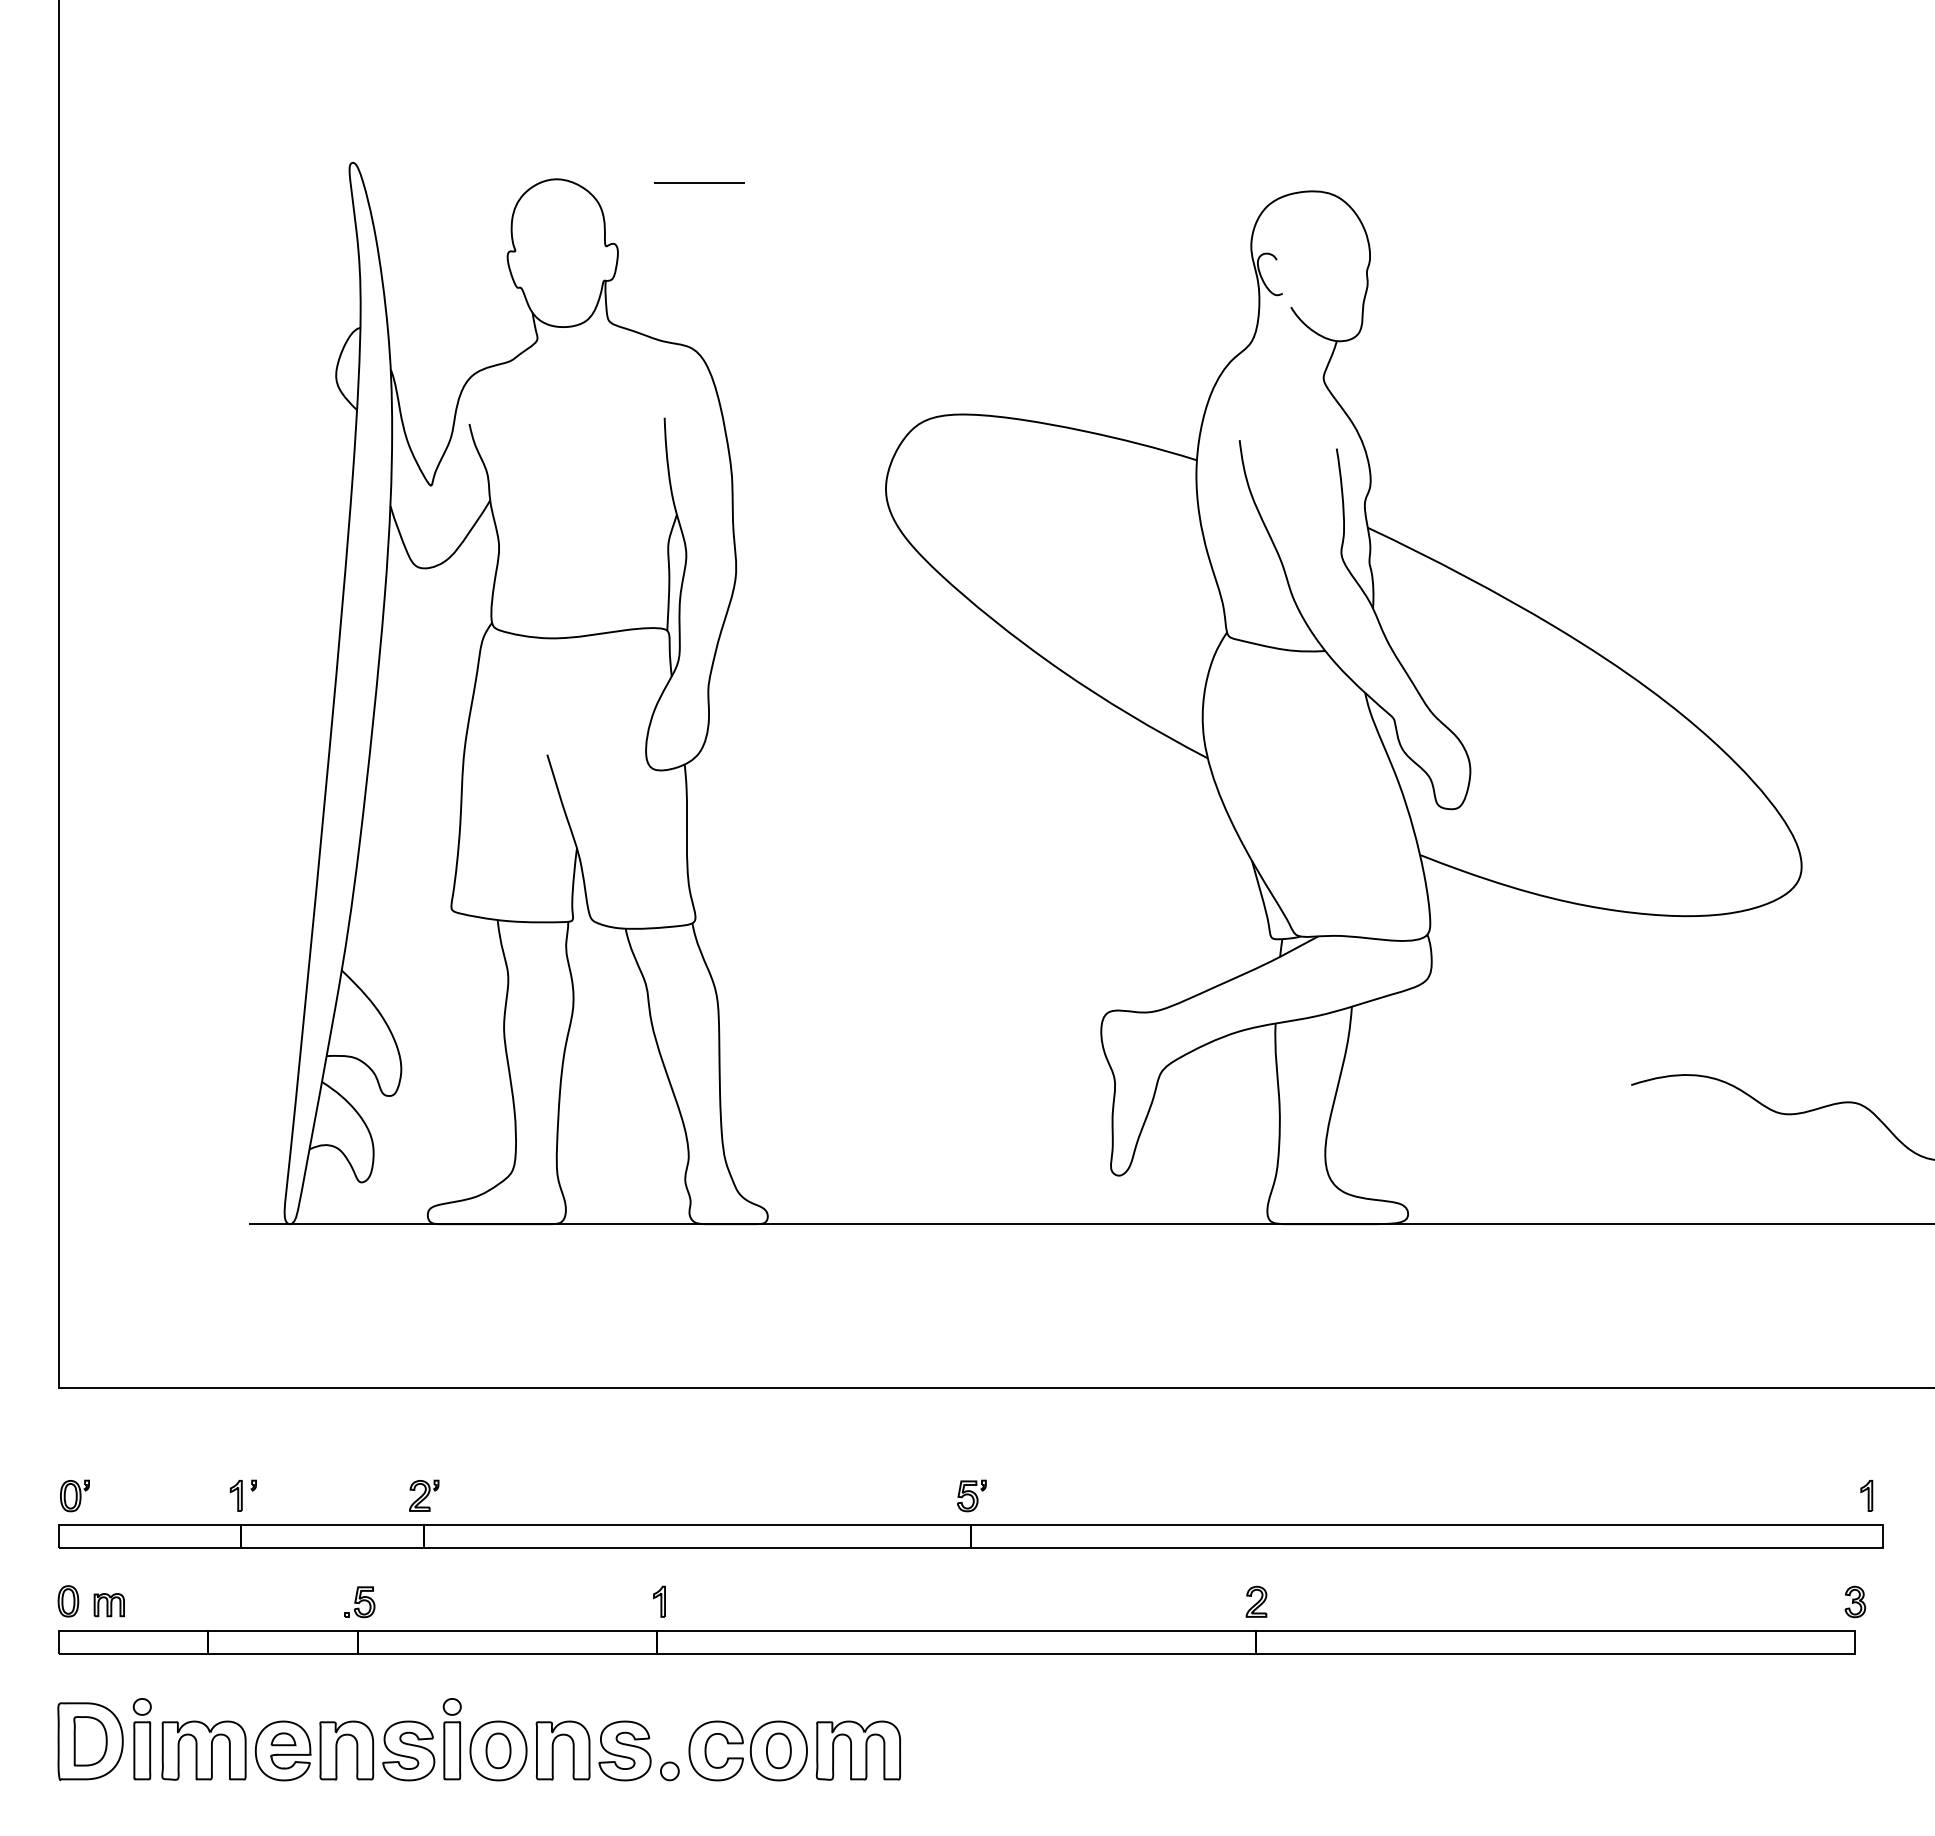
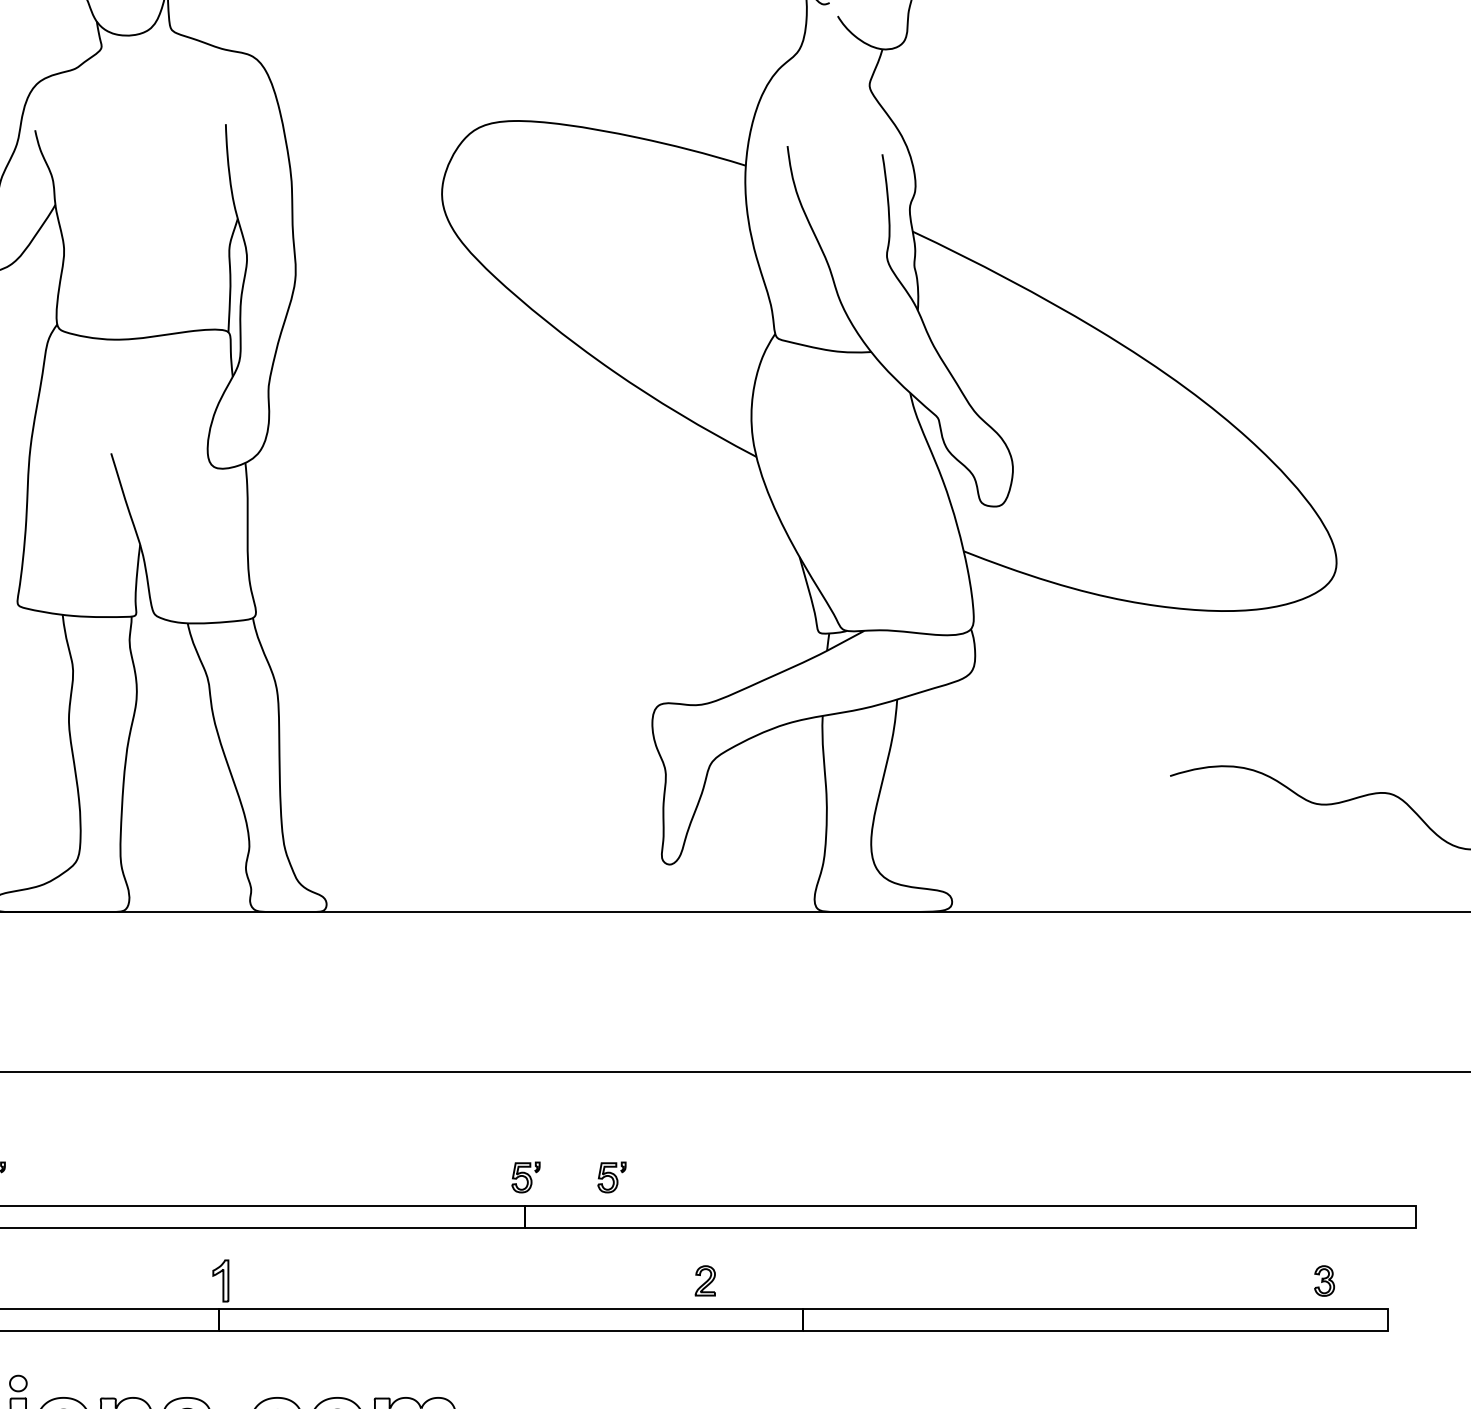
part: (1059, 1495) -> (611, 1177), added
part: (1866, 1495) -> (1399, 1177), removed
part: (659, 1601) -> (220, 1280), size x1.4
part: (1256, 1601) -> (705, 1280), moved
part: (1855, 1601) -> (1324, 1280), moved

